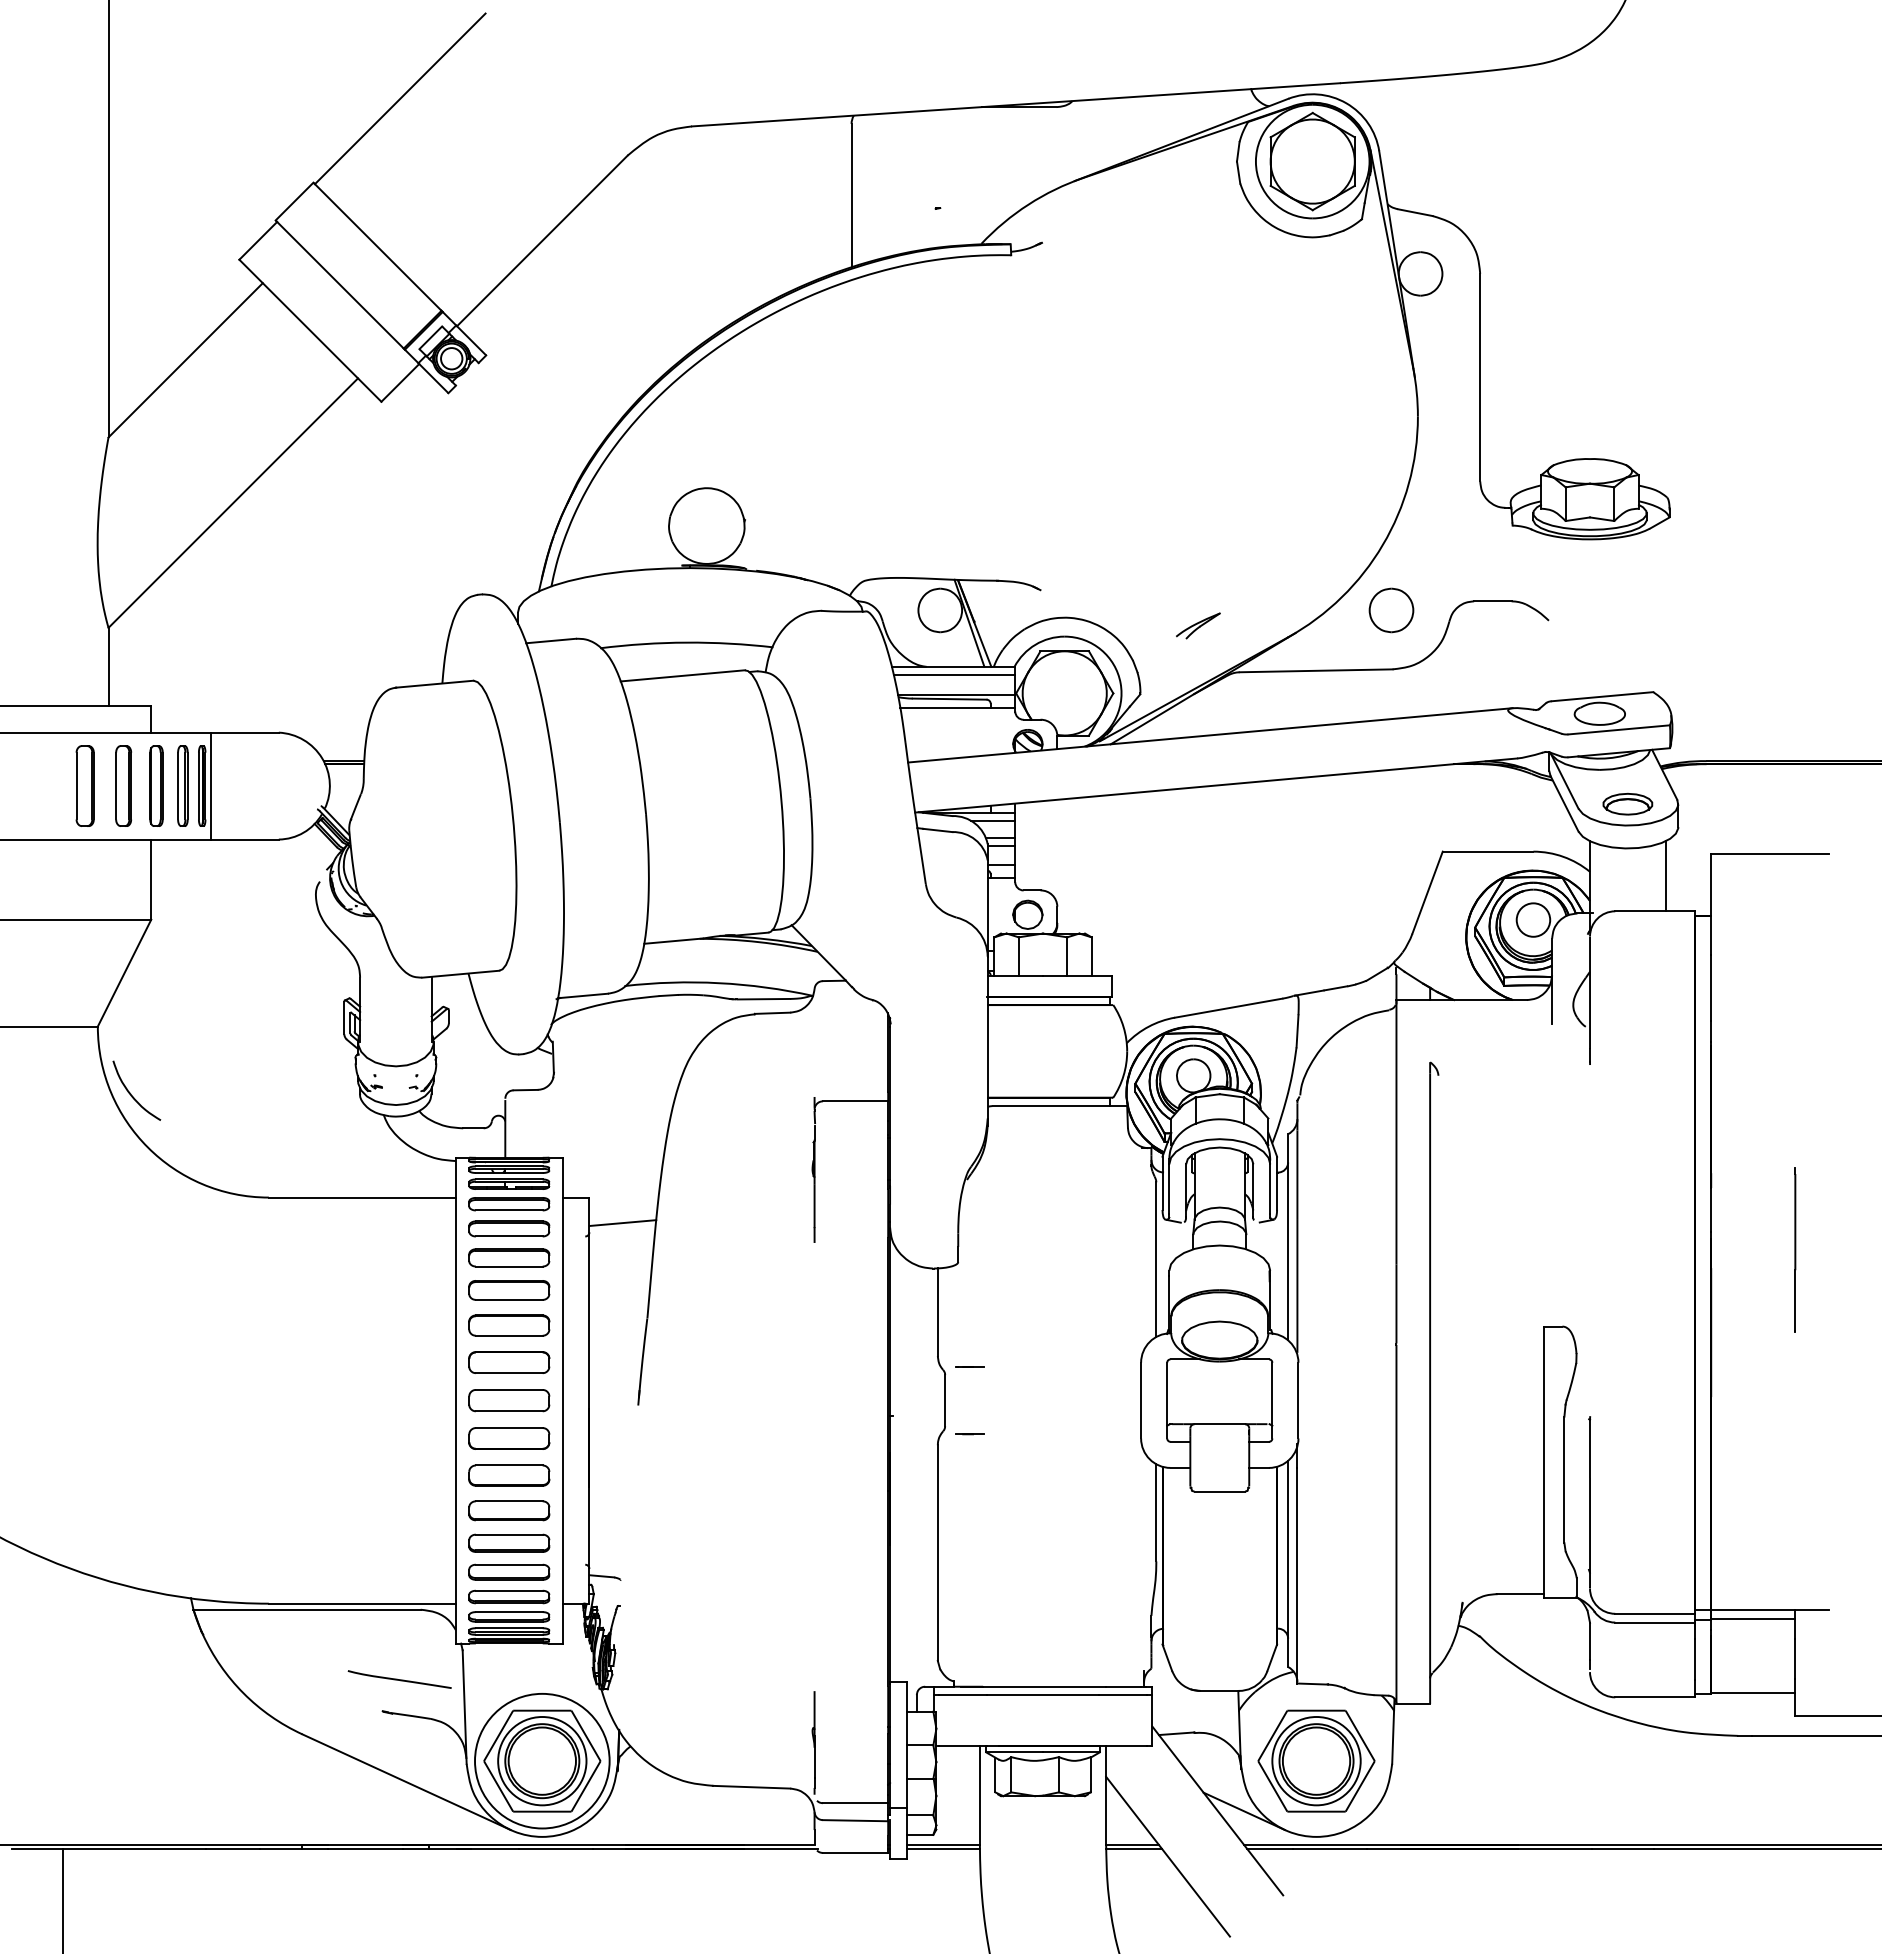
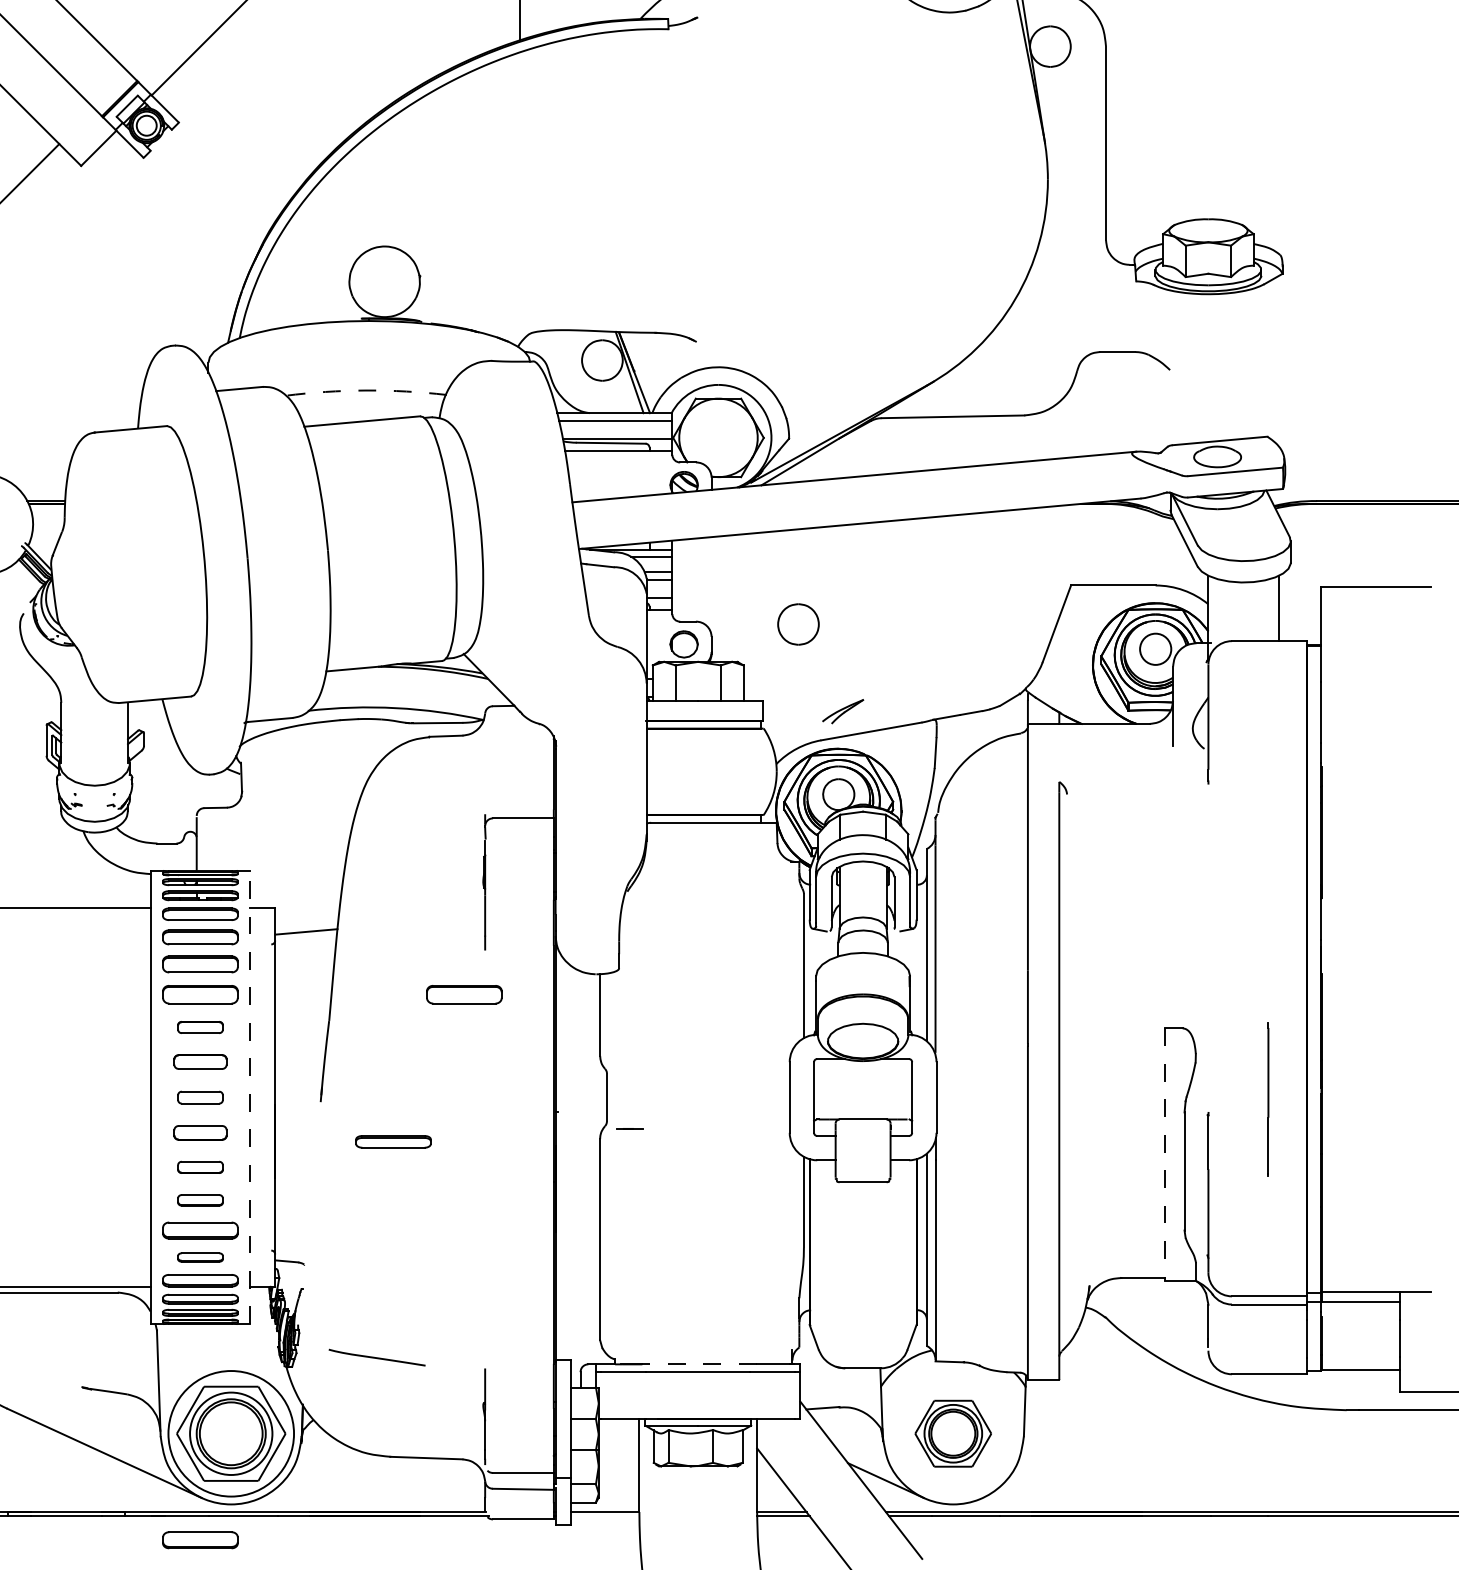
part: (1391, 610) -> (798, 624), moved
part: (1198, 625) -> (843, 711), moved
arc: (686, 642) -> (365, 390), solid -> dashed
part: (1627, 803) -> (1243, 540), removed
line: (1795, 1249) -> (1268, 1098), moved
part: (792, 1290) -> (464, 994), added
part: (509, 1325) -> (200, 1027), size x0.6
part: (509, 1362) -> (200, 1061), size x0.7
line: (969, 1366) -> (629, 1065), removed
part: (509, 1400) -> (200, 1097), size x0.6
line: (562, 1400) -> (250, 1097), solid -> dashed
part: (509, 1438) -> (200, 1132), size x0.7
part: (716, 1448) -> (393, 1142), added
line: (1543, 1462) -> (1165, 1155), solid -> dashed
part: (509, 1475) -> (200, 1167), size x0.6
part: (509, 1510) -> (200, 1199), size x0.6
part: (509, 1571) -> (200, 1256), size x0.6
curve: (399, 1679) -> (376, 1357), moved
line: (1043, 1686) -> (698, 1364), solid -> dashed
part: (1316, 1760) -> (953, 1433), size x0.7
line: (943, 1849) -> (605, 1516), removed
part: (509, 1874) -> (200, 1539), added

